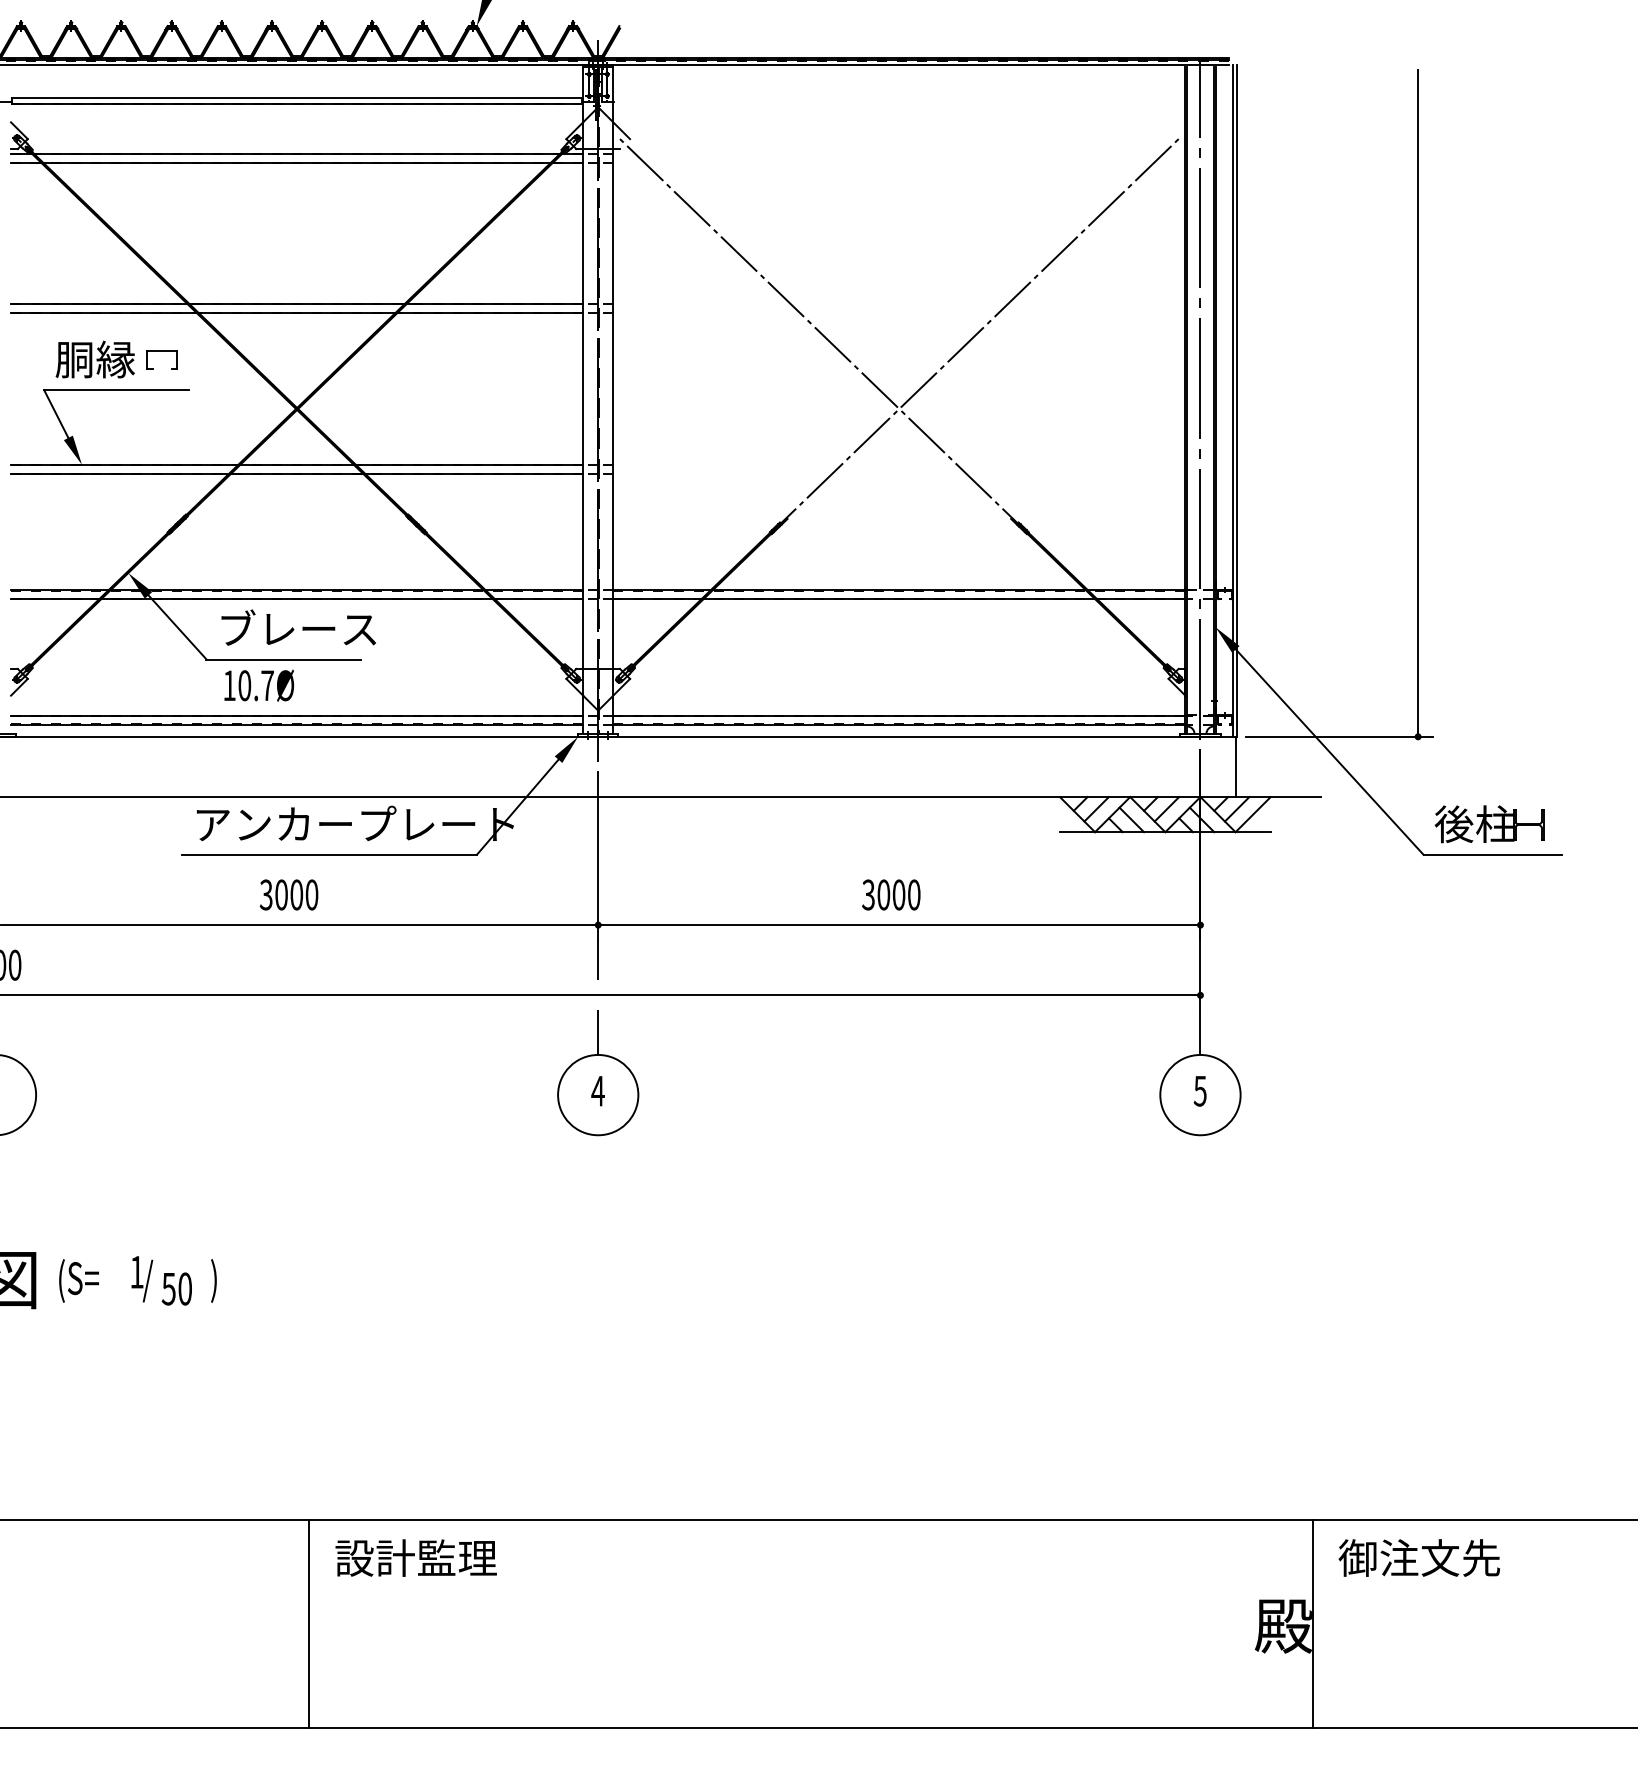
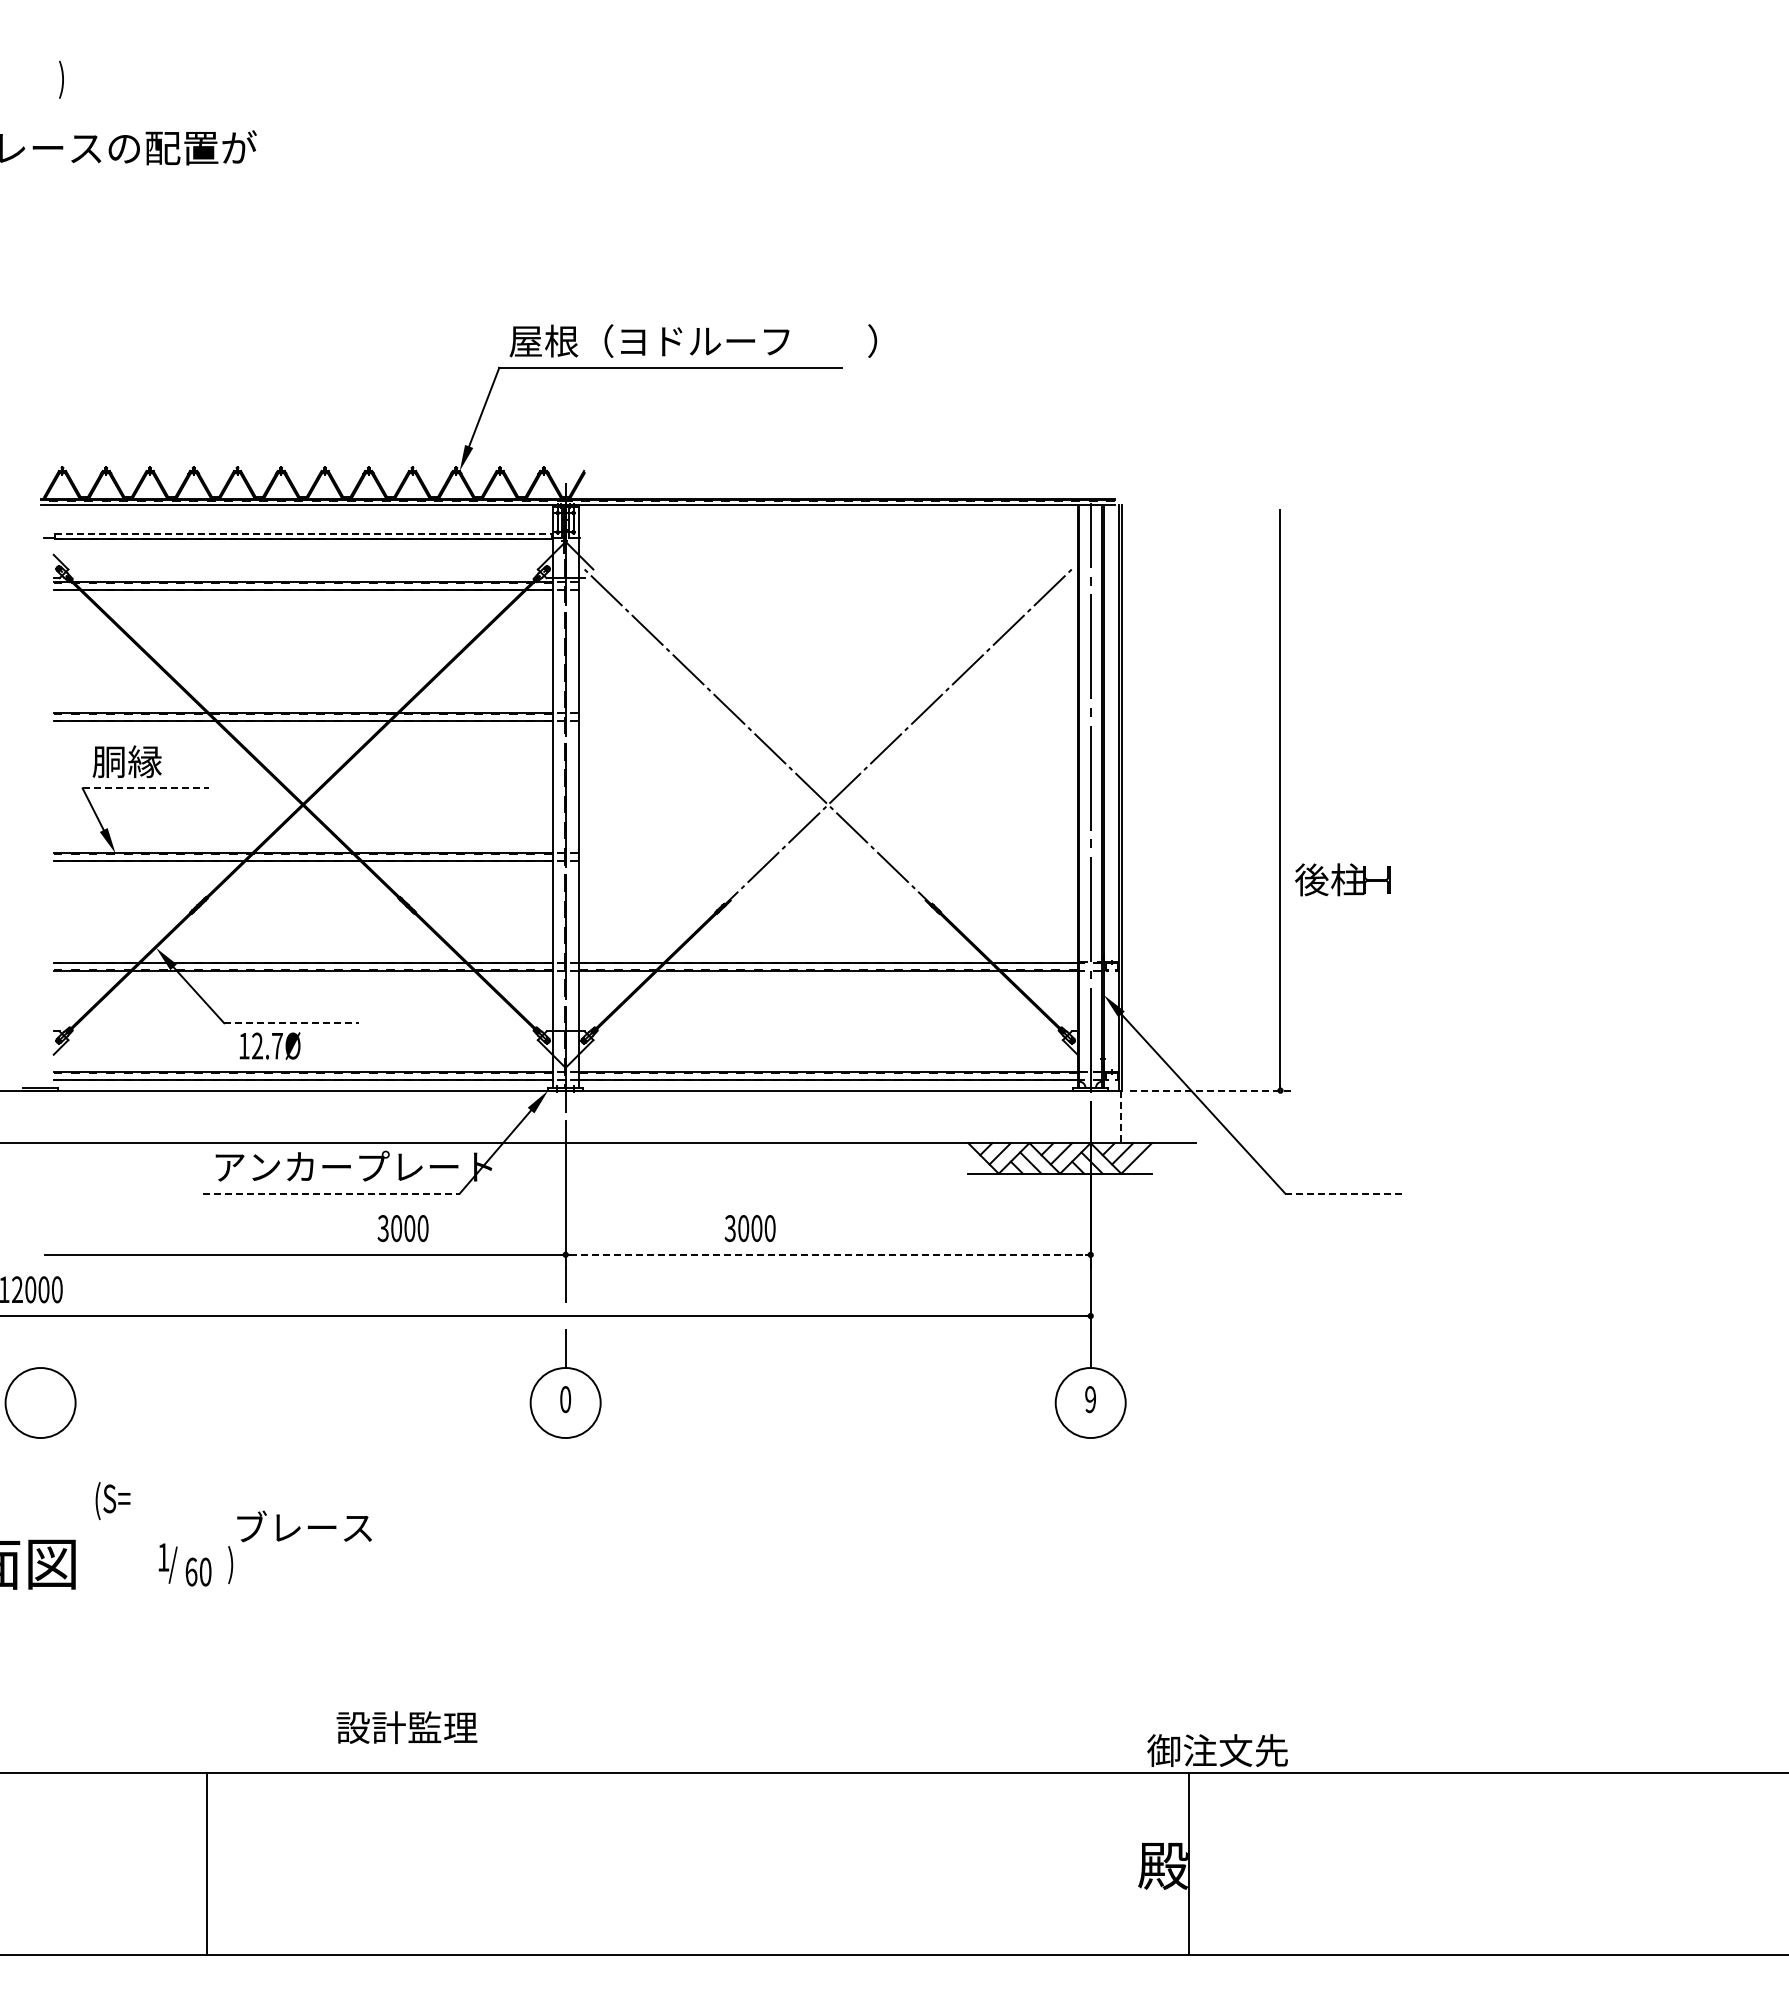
line: (297, 98) -> (303, 534), solid -> dashed
part: (162, 351) -> (185, 754), removed
line: (117, 390) -> (146, 788), solid -> dashed
text: (298, 627) -> (304, 1526), moved
line: (283, 659) -> (291, 1023), solid -> dashed
text: (244, 685) -> (257, 1045), 10.7Ø -> 12.7Ø
line: (1338, 736) -> (1211, 1090), solid -> dashed
line: (1235, 767) -> (1121, 1117), solid -> dashed
part: (1489, 823) -> (1342, 879), moved
line: (329, 854) -> (331, 1193), solid -> dashed
line: (1492, 854) -> (1345, 1193), solid -> dashed
text: (288, 894) -> (402, 1228), moved
text: (890, 894) -> (749, 1228), moved
line: (899, 924) -> (828, 1254), solid -> dashed
text: (598, 1091) -> (565, 1399), 4 -> 0
text: (1199, 1091) -> (1089, 1399), 5 -> 9
text: (78, 1281) -> (112, 1501), moved
text: (169, 1288) -> (191, 1571), 50 -> 60
text: (415, 1557) -> (406, 1727), moved
text: (1419, 1557) -> (1217, 1750), moved
line: (308, 1623) -> (207, 1863), moved

